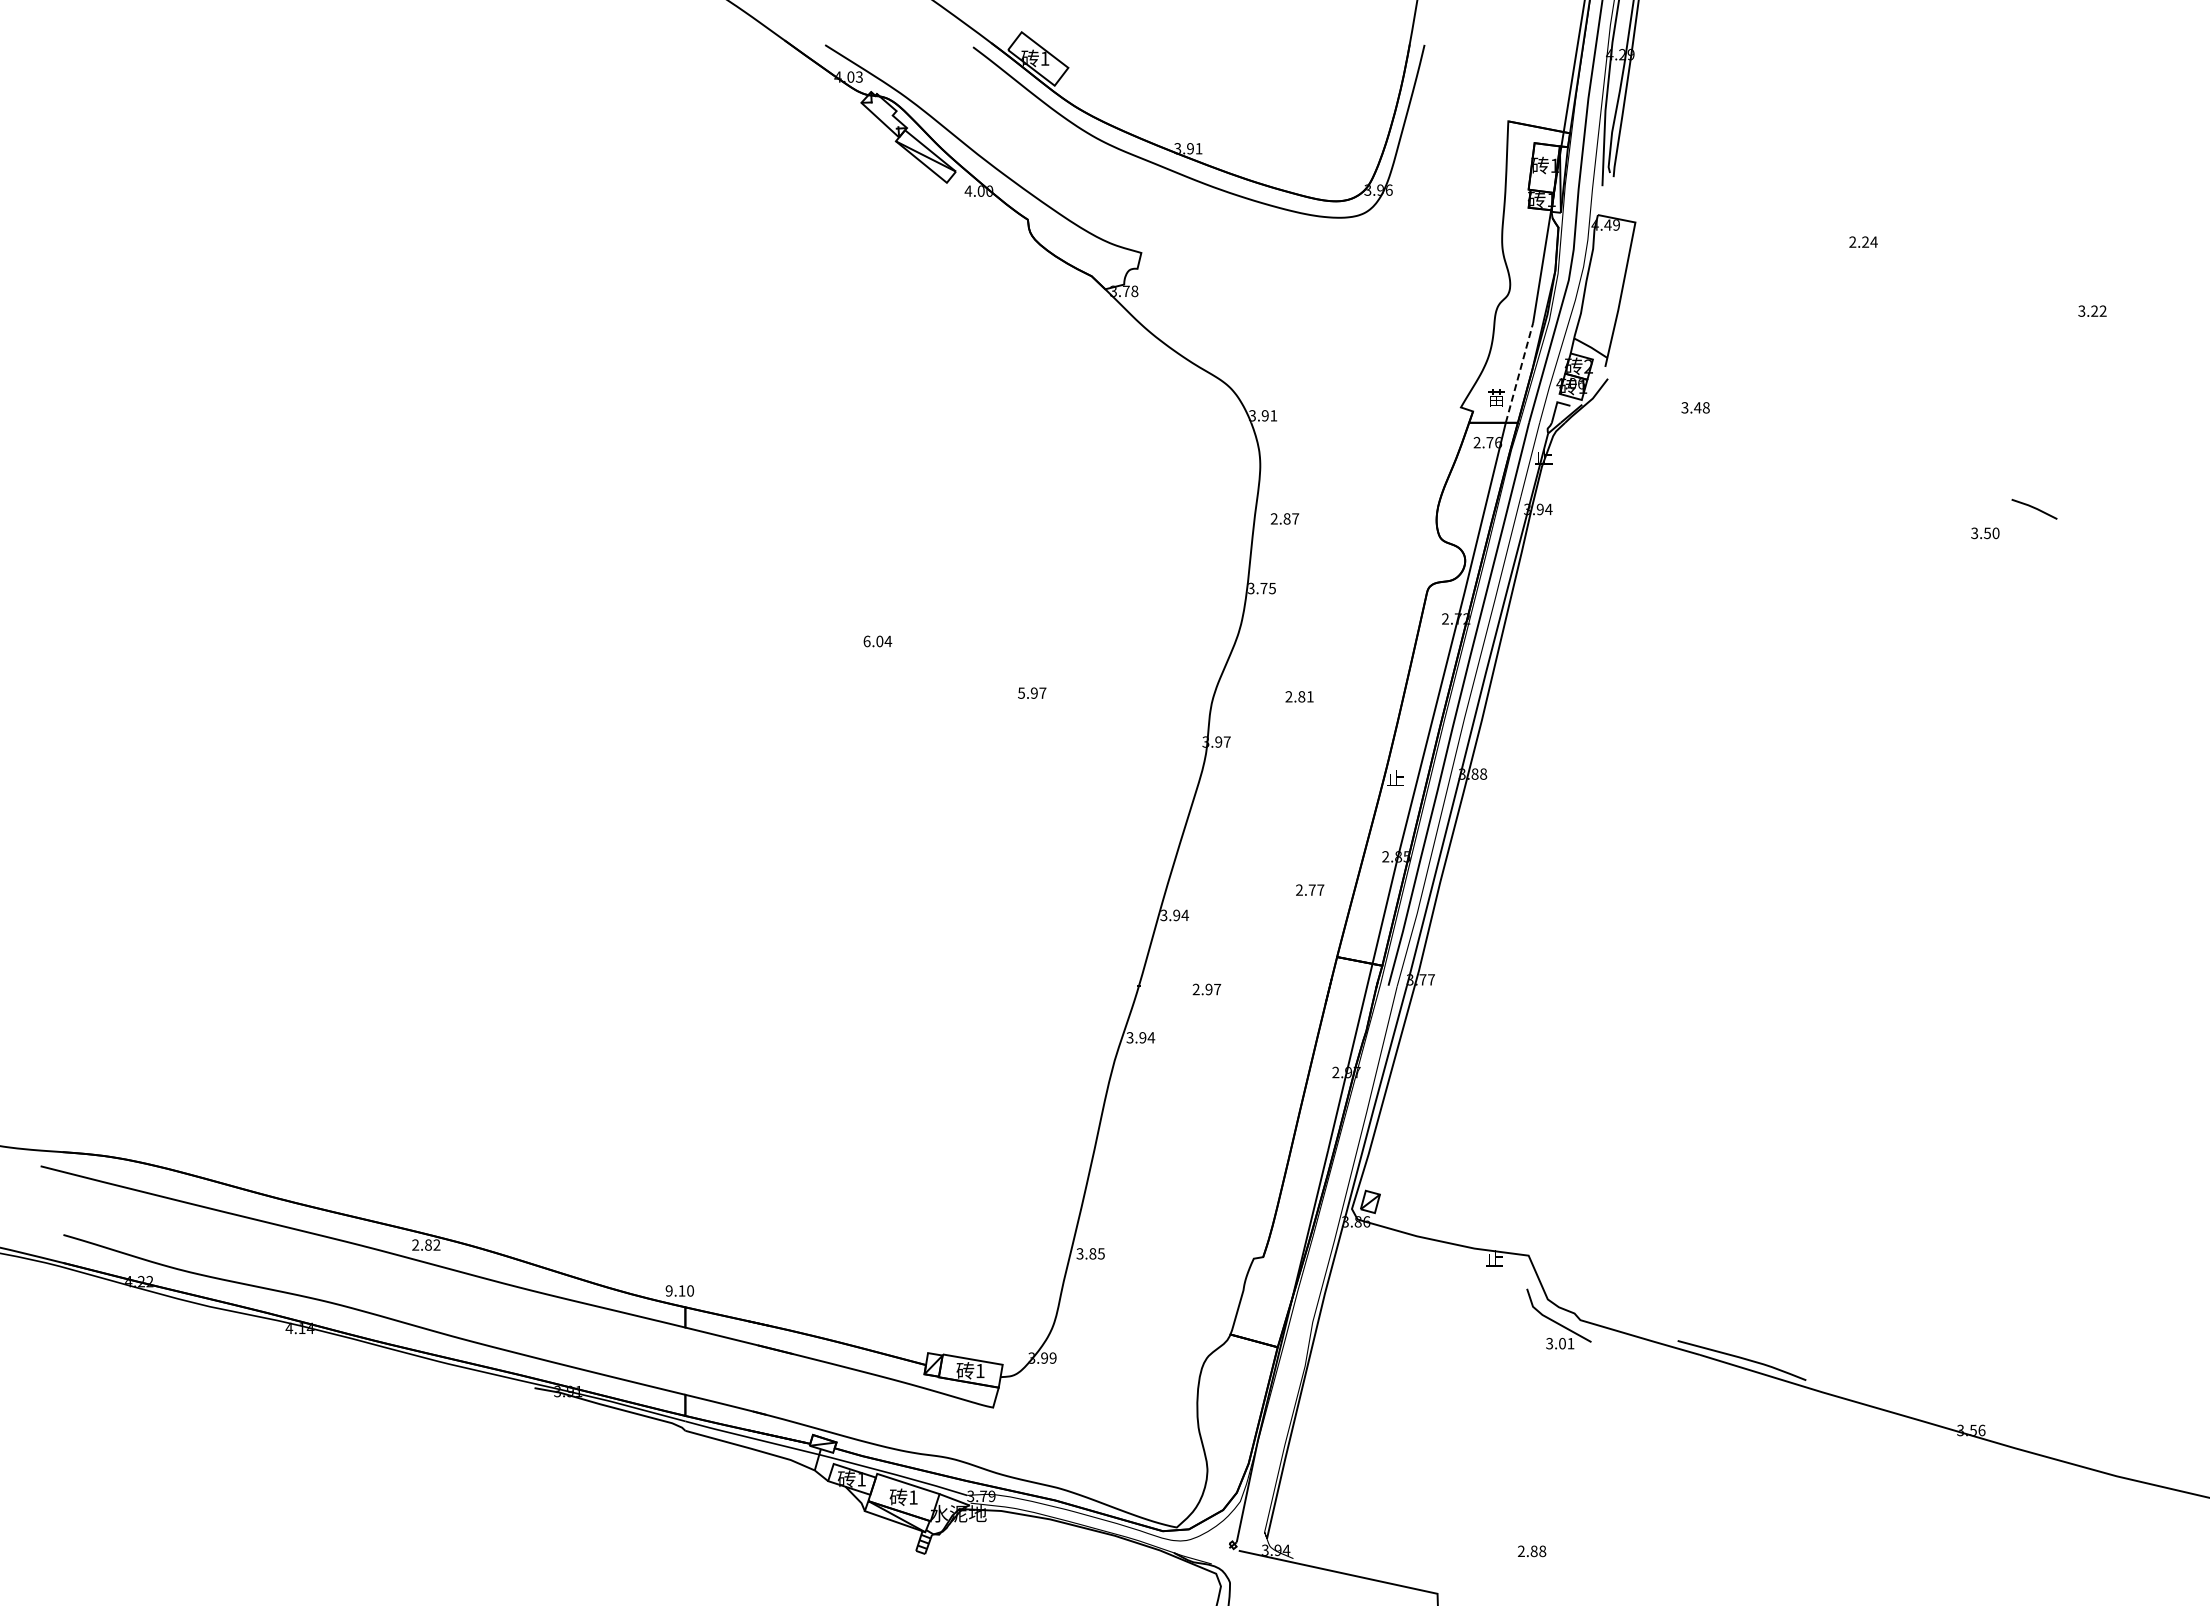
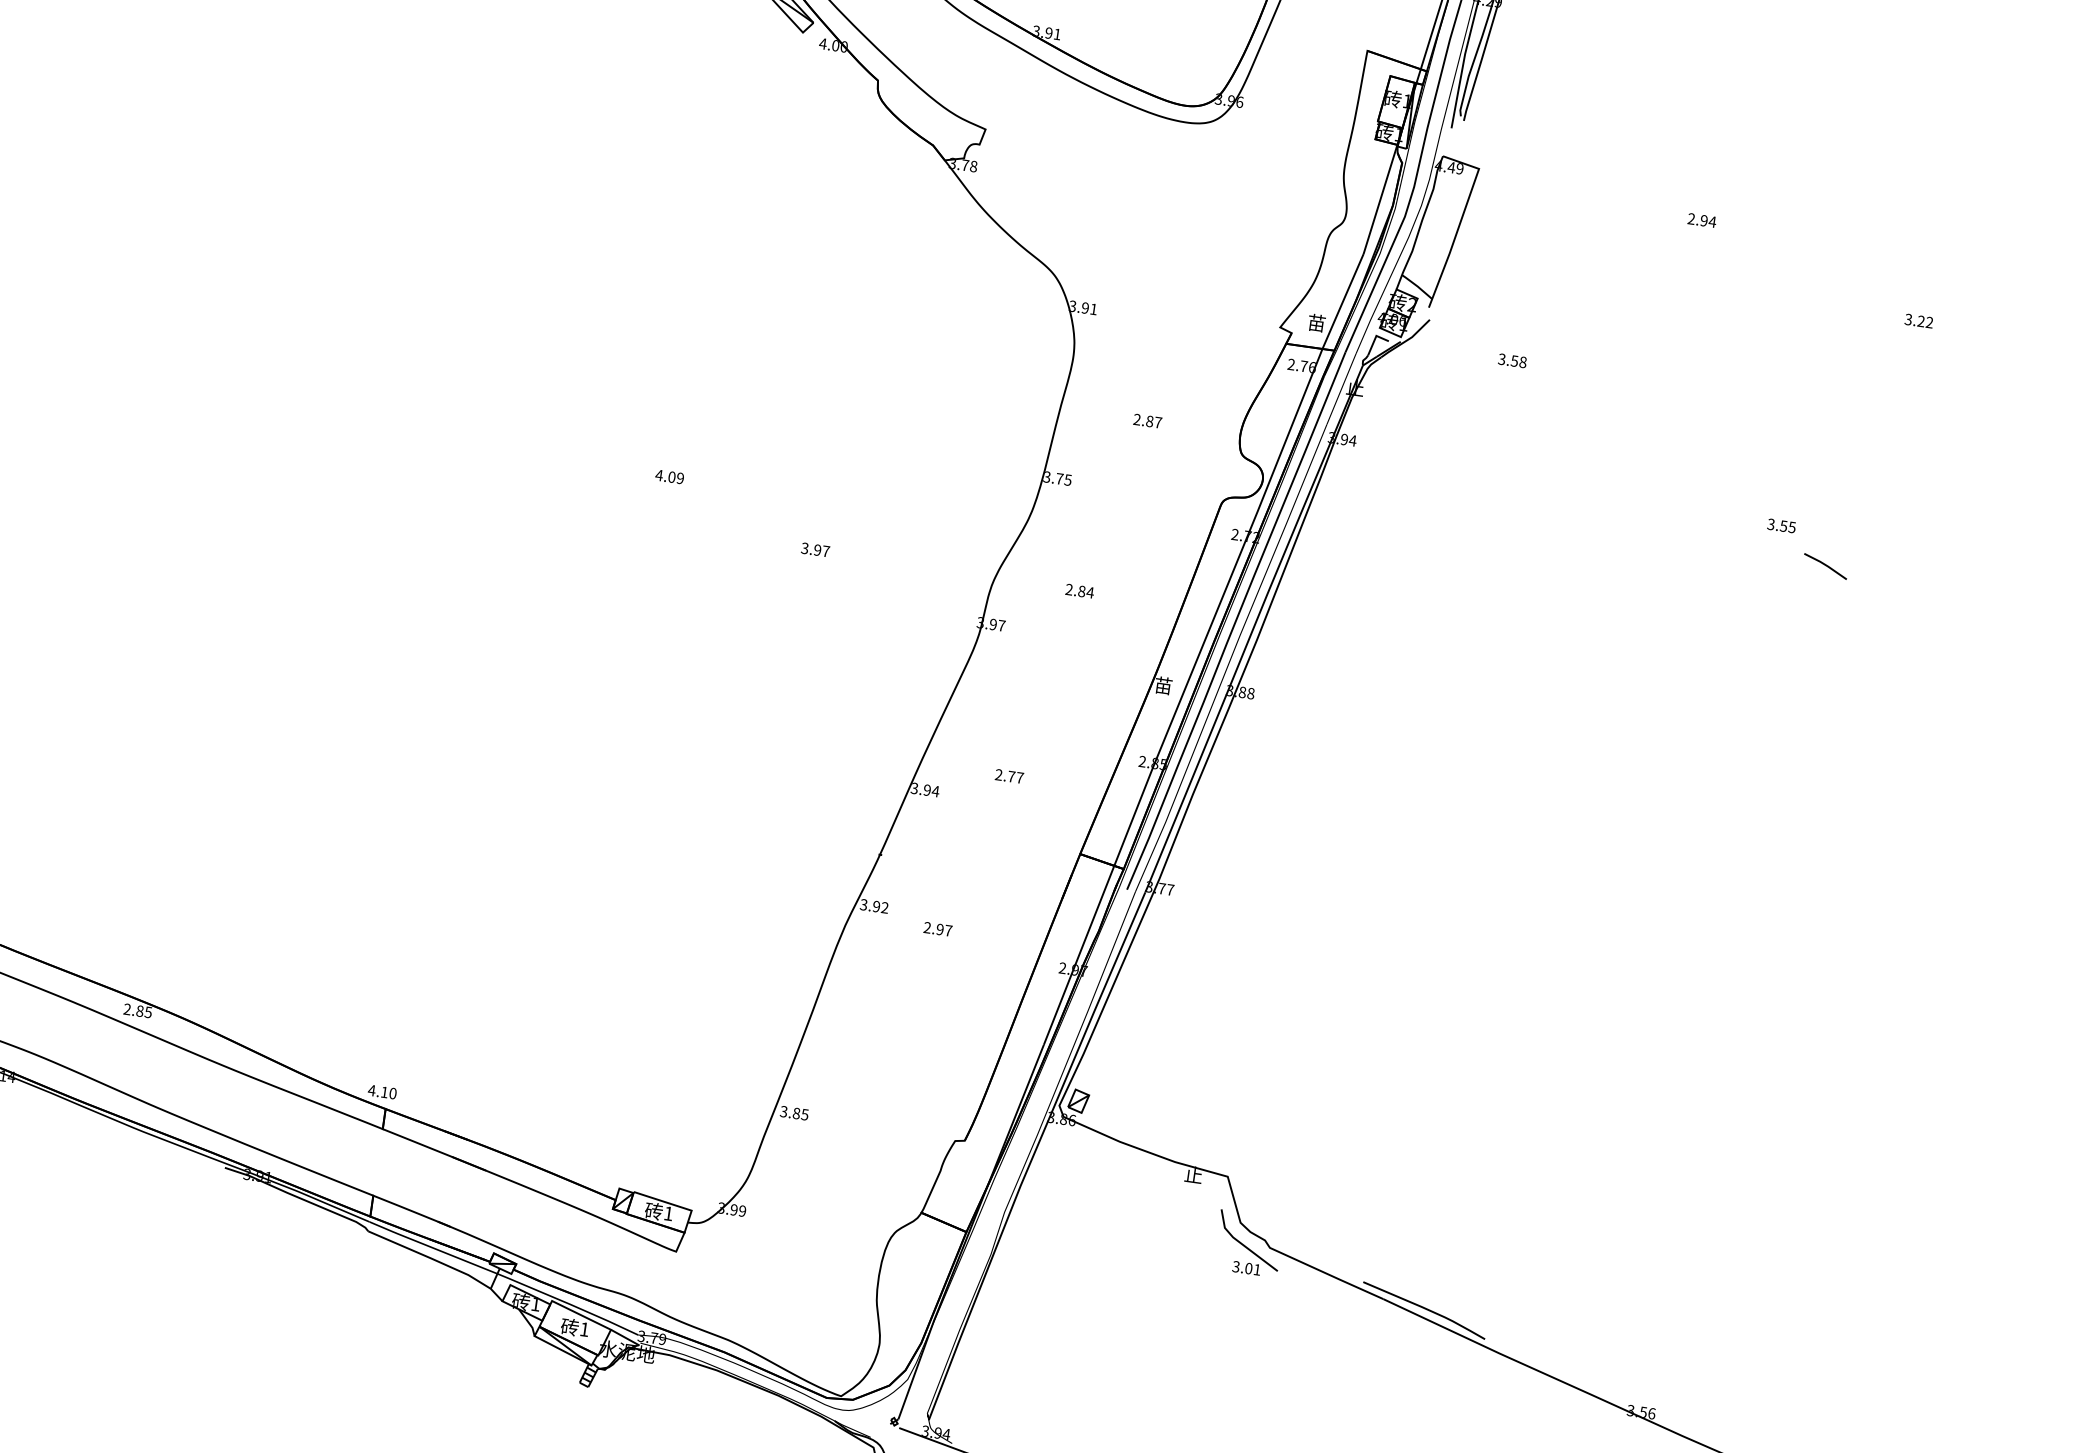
text: (1865, 242) -> (1704, 221), 2.24 -> 2.94
line: (1519, 372) -> (1343, 301), dashed -> solid
text: (1697, 407) -> (1514, 360), 3.48 -> 3.58
curve: (2034, 508) -> (1825, 565), moved
text: (1284, 518) -> (1147, 420), moved
text: (1995, 532) -> (1791, 526), 3.50 -> 3.55
text: (877, 641) -> (669, 476), 6.04 -> 4.09
text: (1021, 692) -> (805, 547), 5.97 -> 3.97
text: (1310, 696) -> (1090, 592), 2.81 -> 2.84
text: (1395, 778) -> (1163, 685), 止 -> 苗
text: (1310, 889) -> (1009, 775), moved
text: (1206, 989) -> (937, 929), moved
text: (1151, 1037) -> (885, 907), 3.94 -> 3.92
text: (436, 1244) -> (148, 1011), 2.82 -> 2.85
text: (668, 1290) -> (371, 1090), 9.10 -> 4.10

